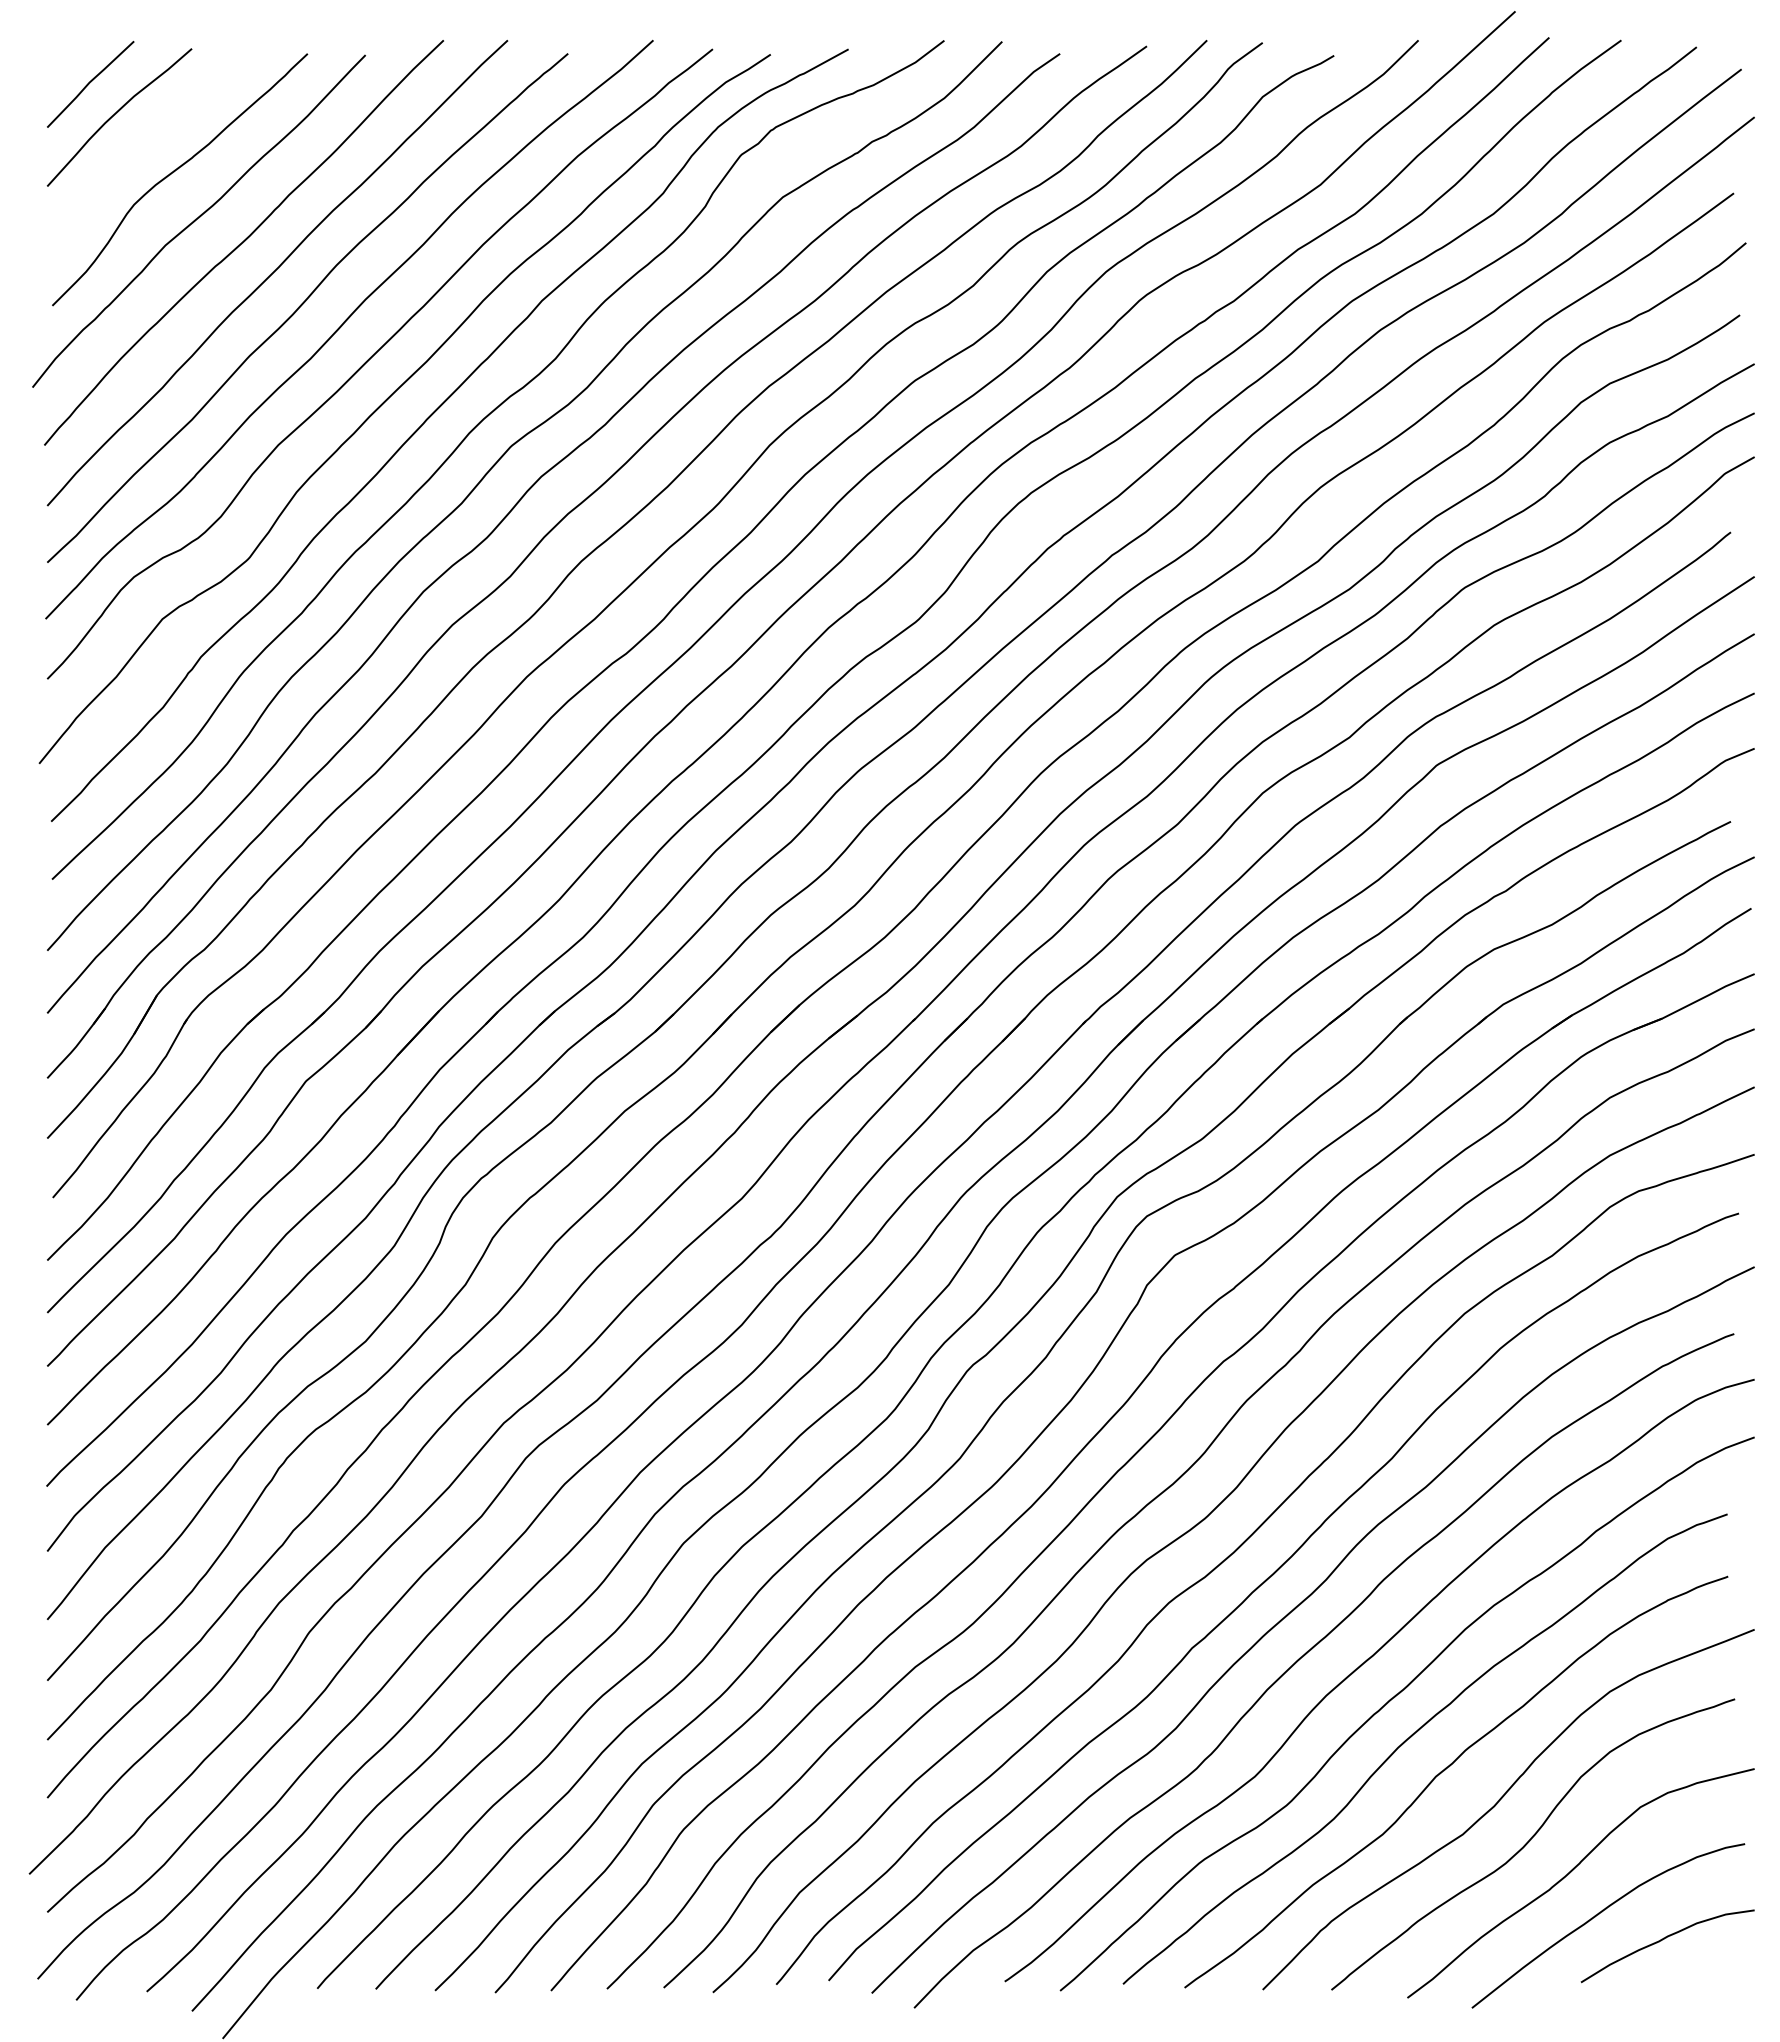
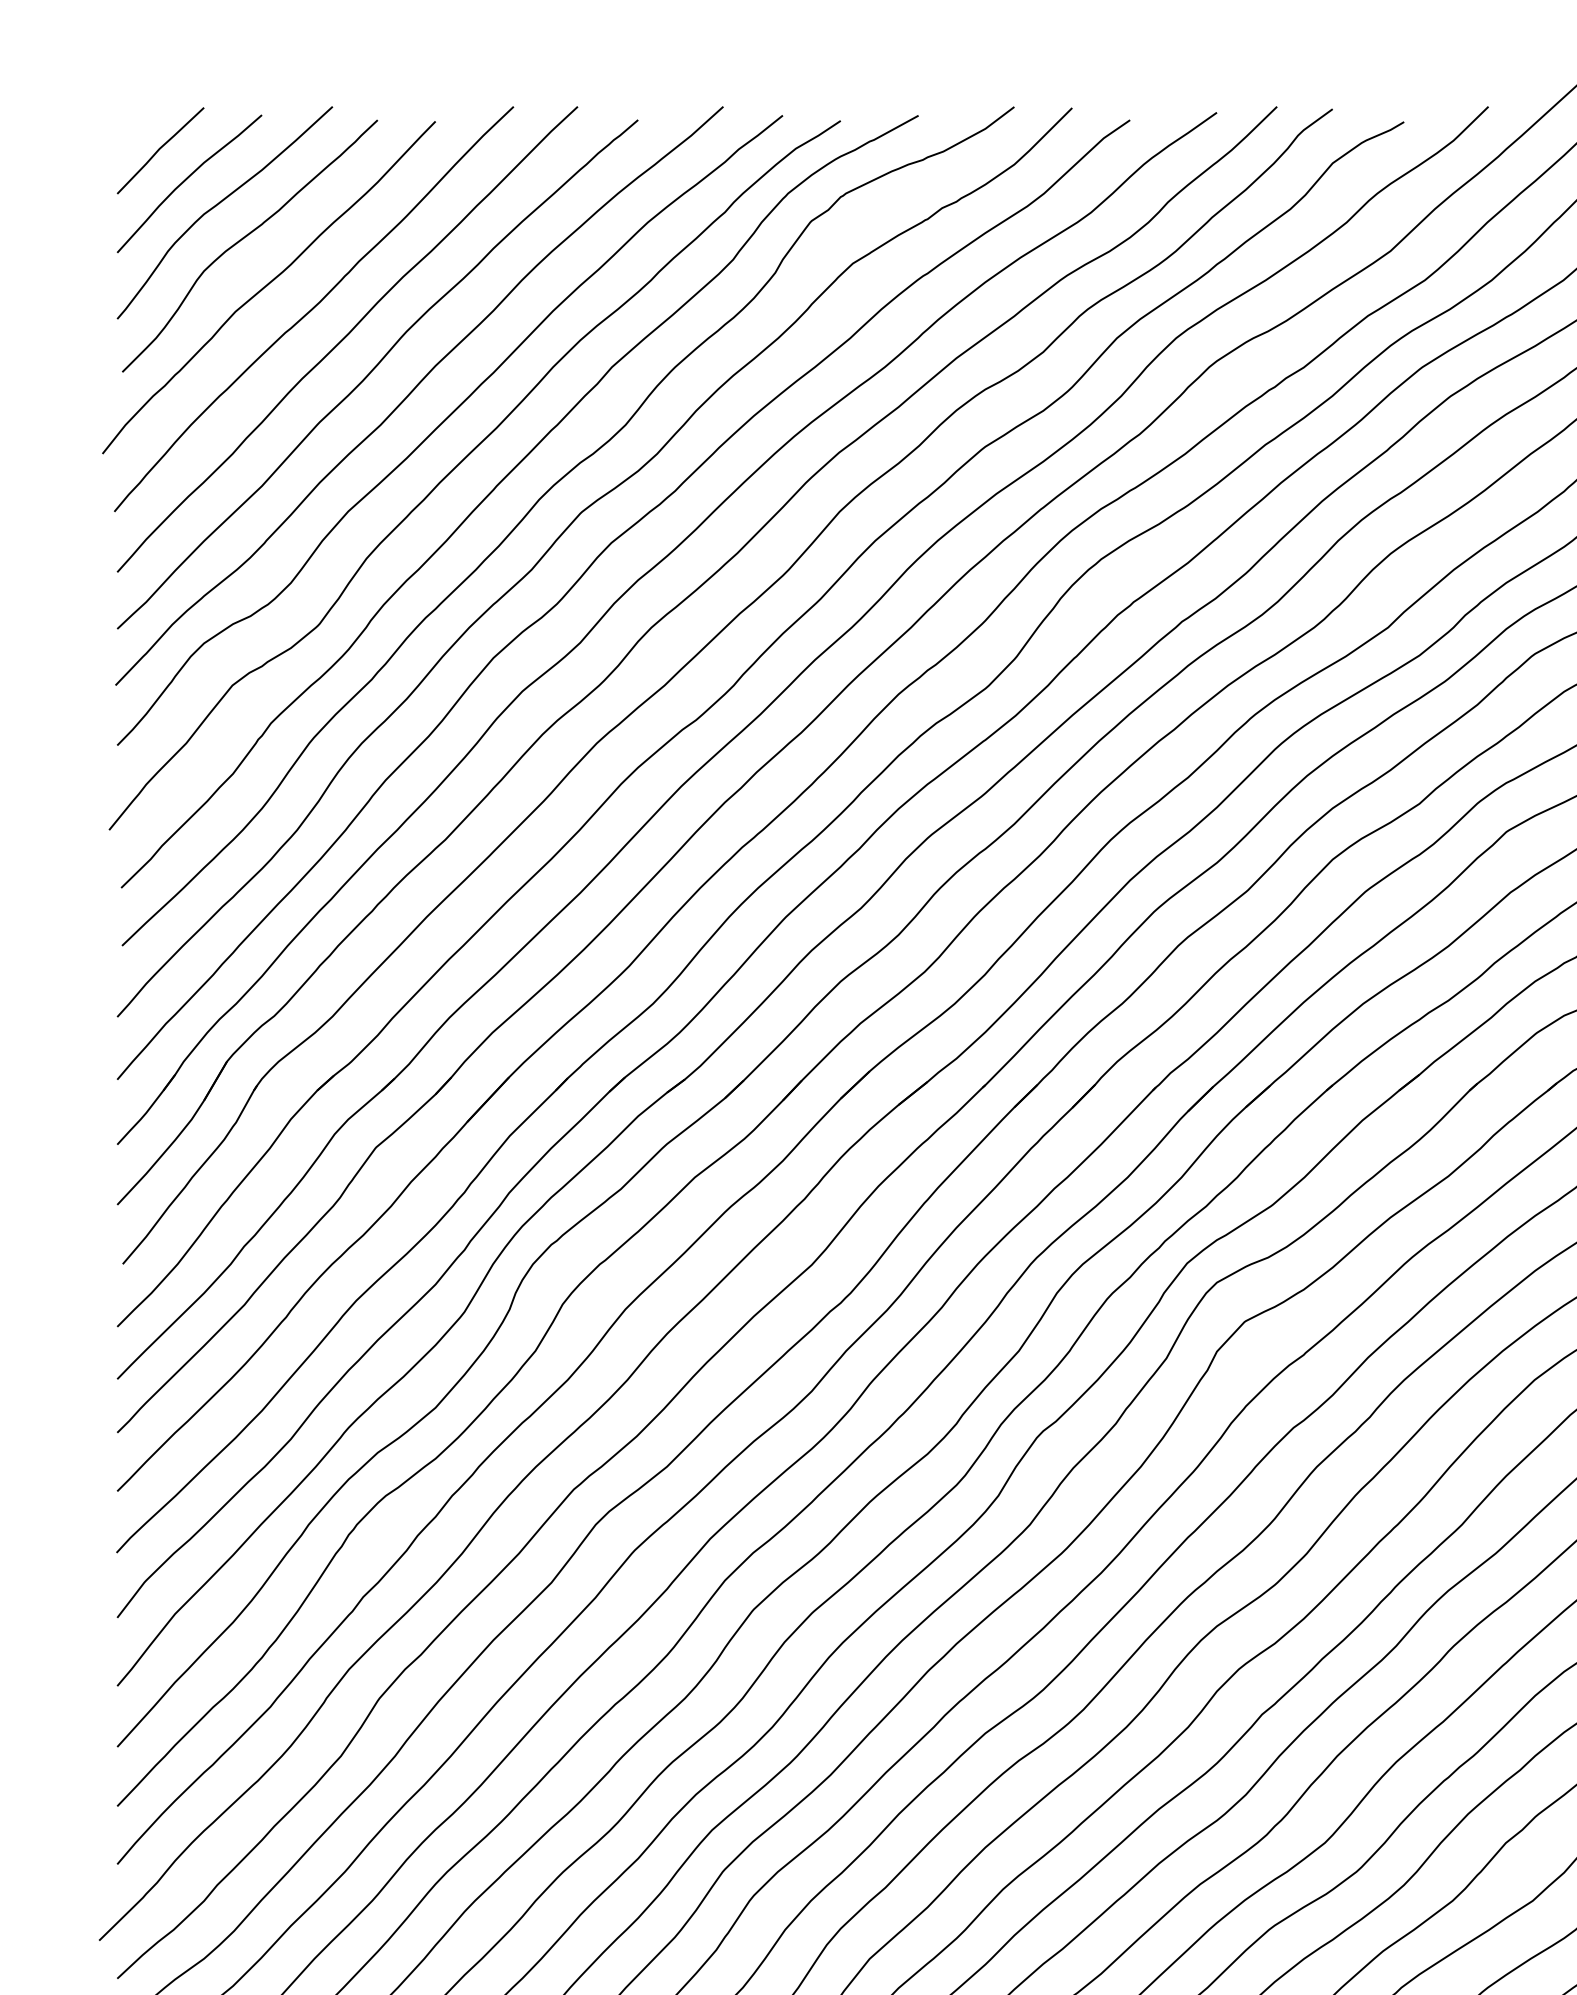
curve: (147, 139) -> (217, 205), added

